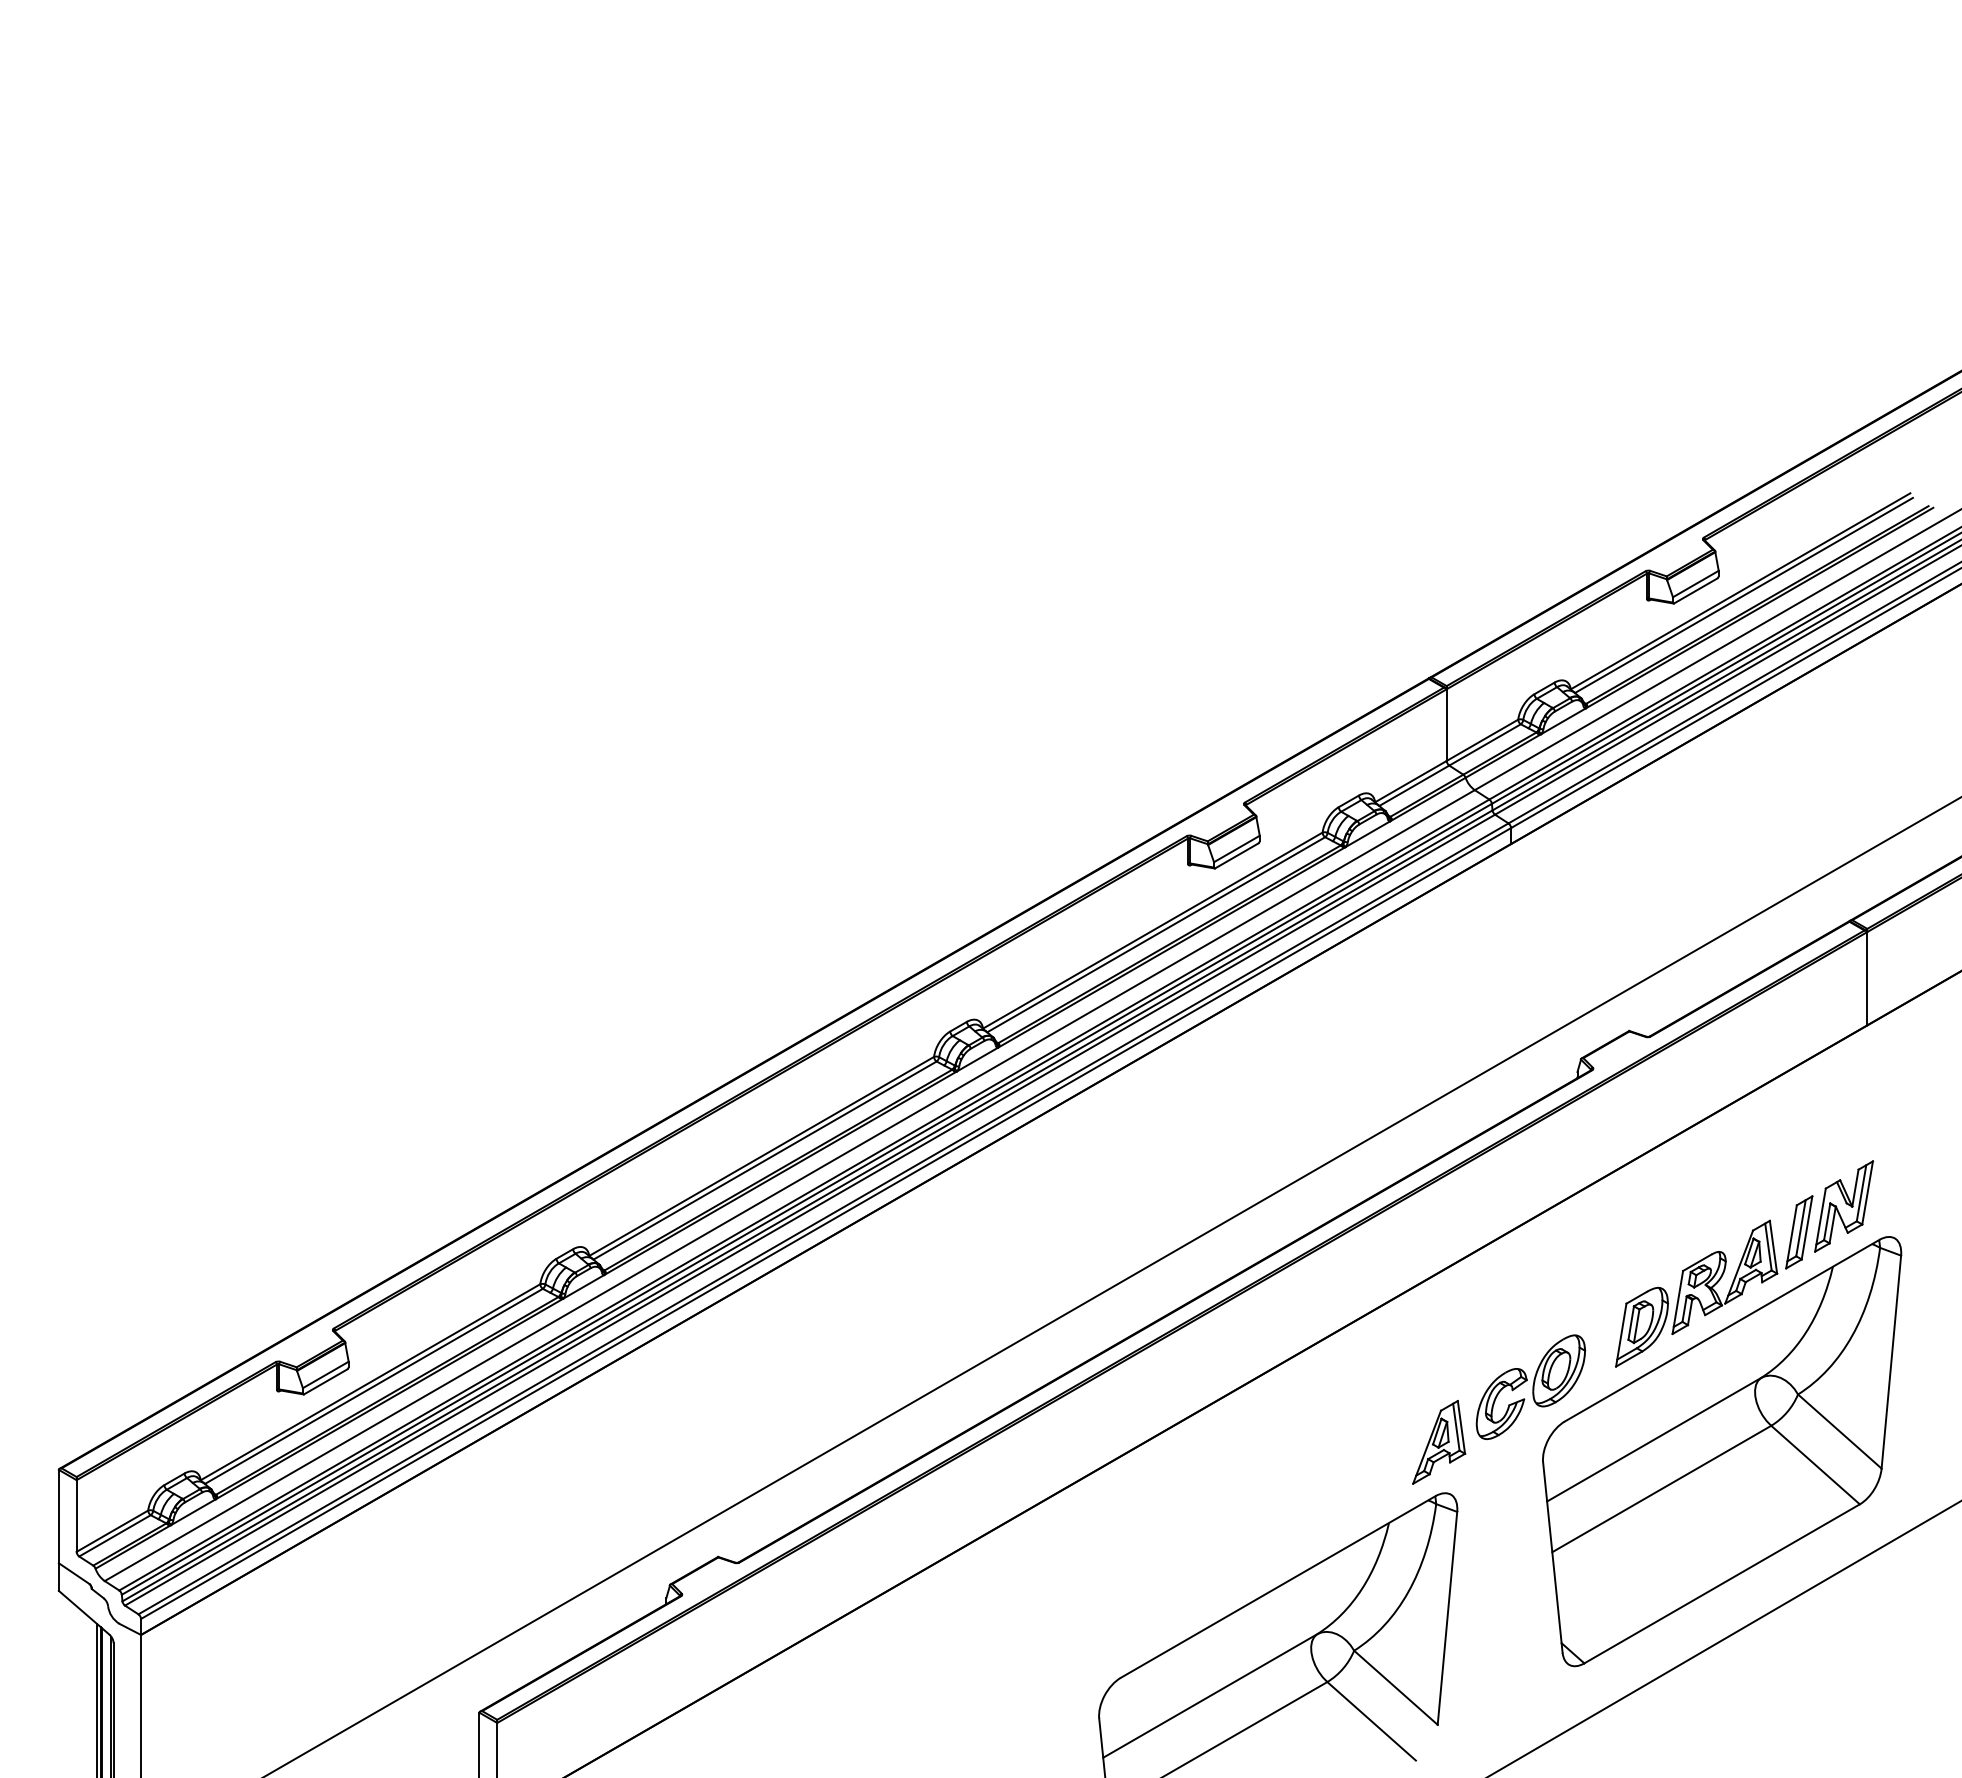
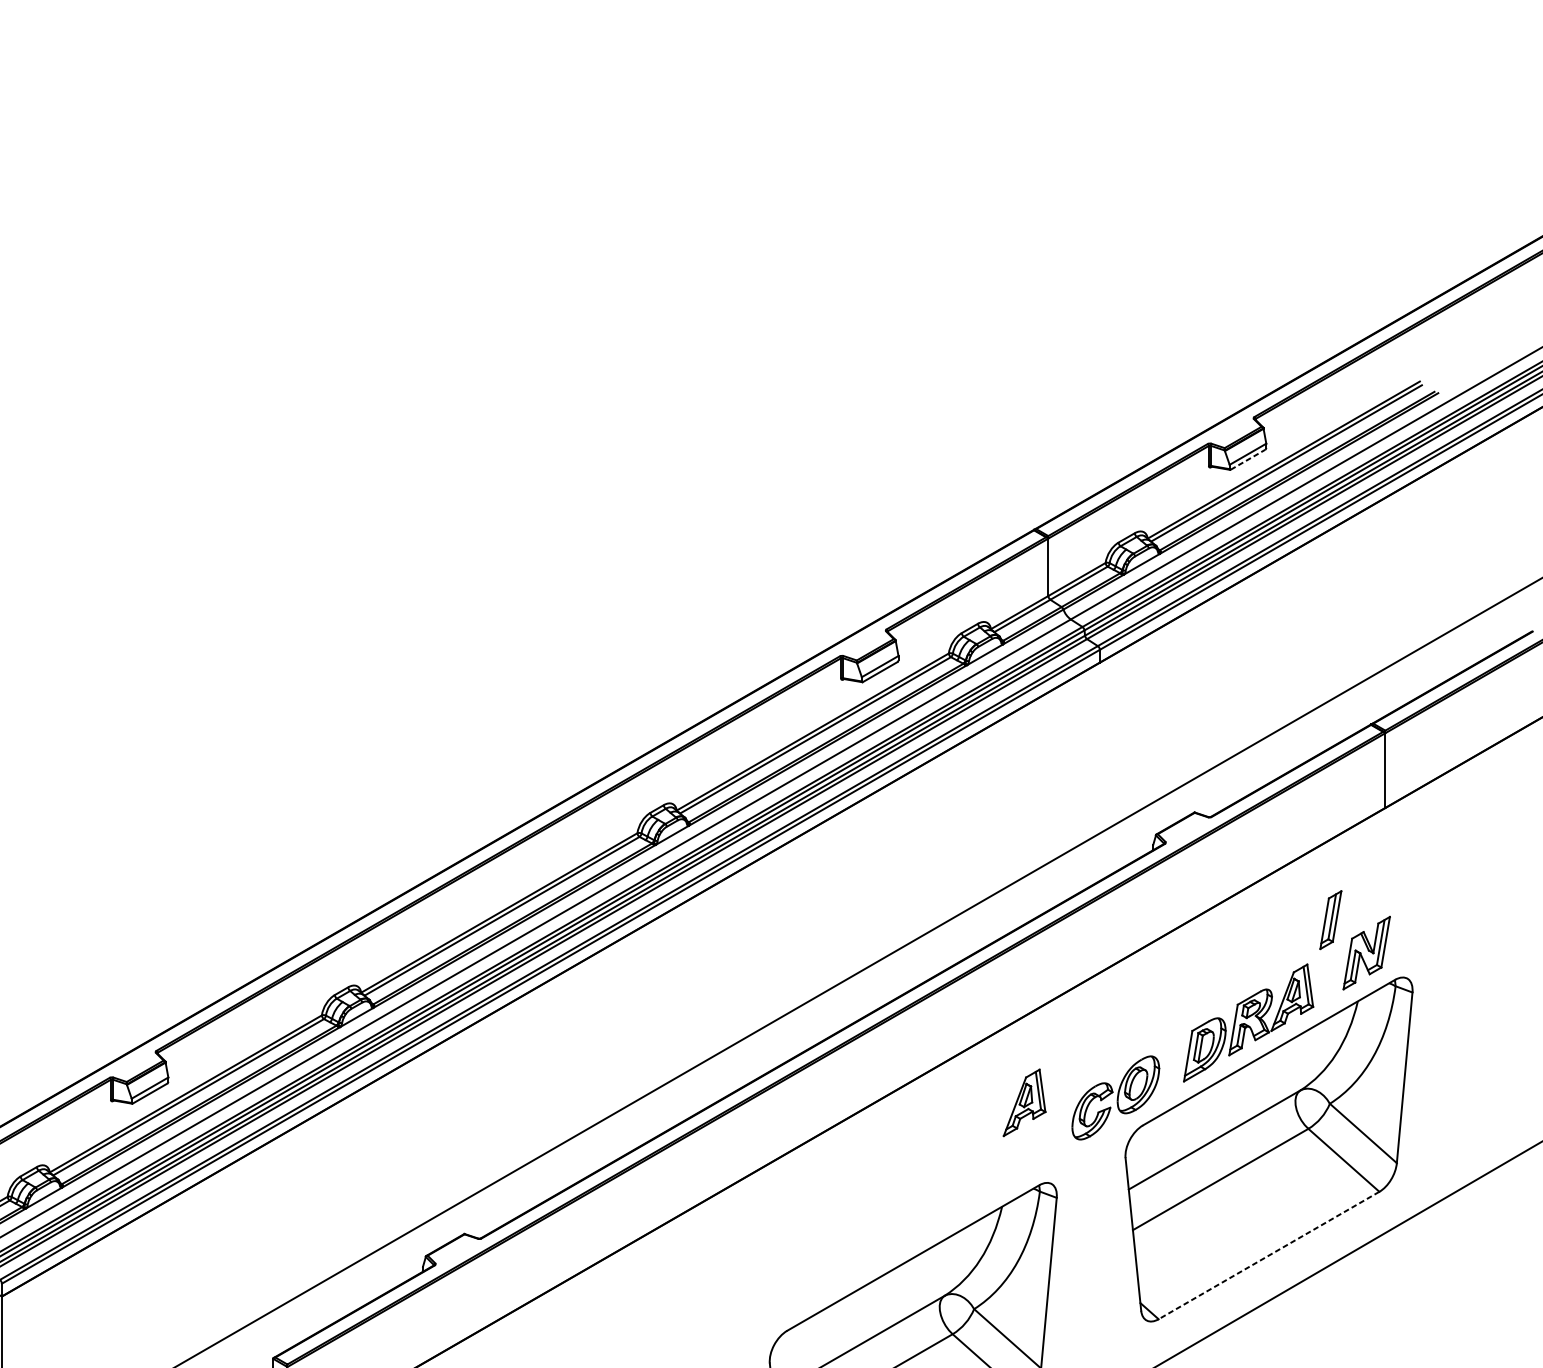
line: (1695, 590) -> (1247, 459), solid -> dashed
part: (1799, 1232) -> (1331, 920), moved
part: (1439, 1442) -> (1024, 1102), moved
line: (1721, 1584) -> (1268, 1256), solid -> dashed

